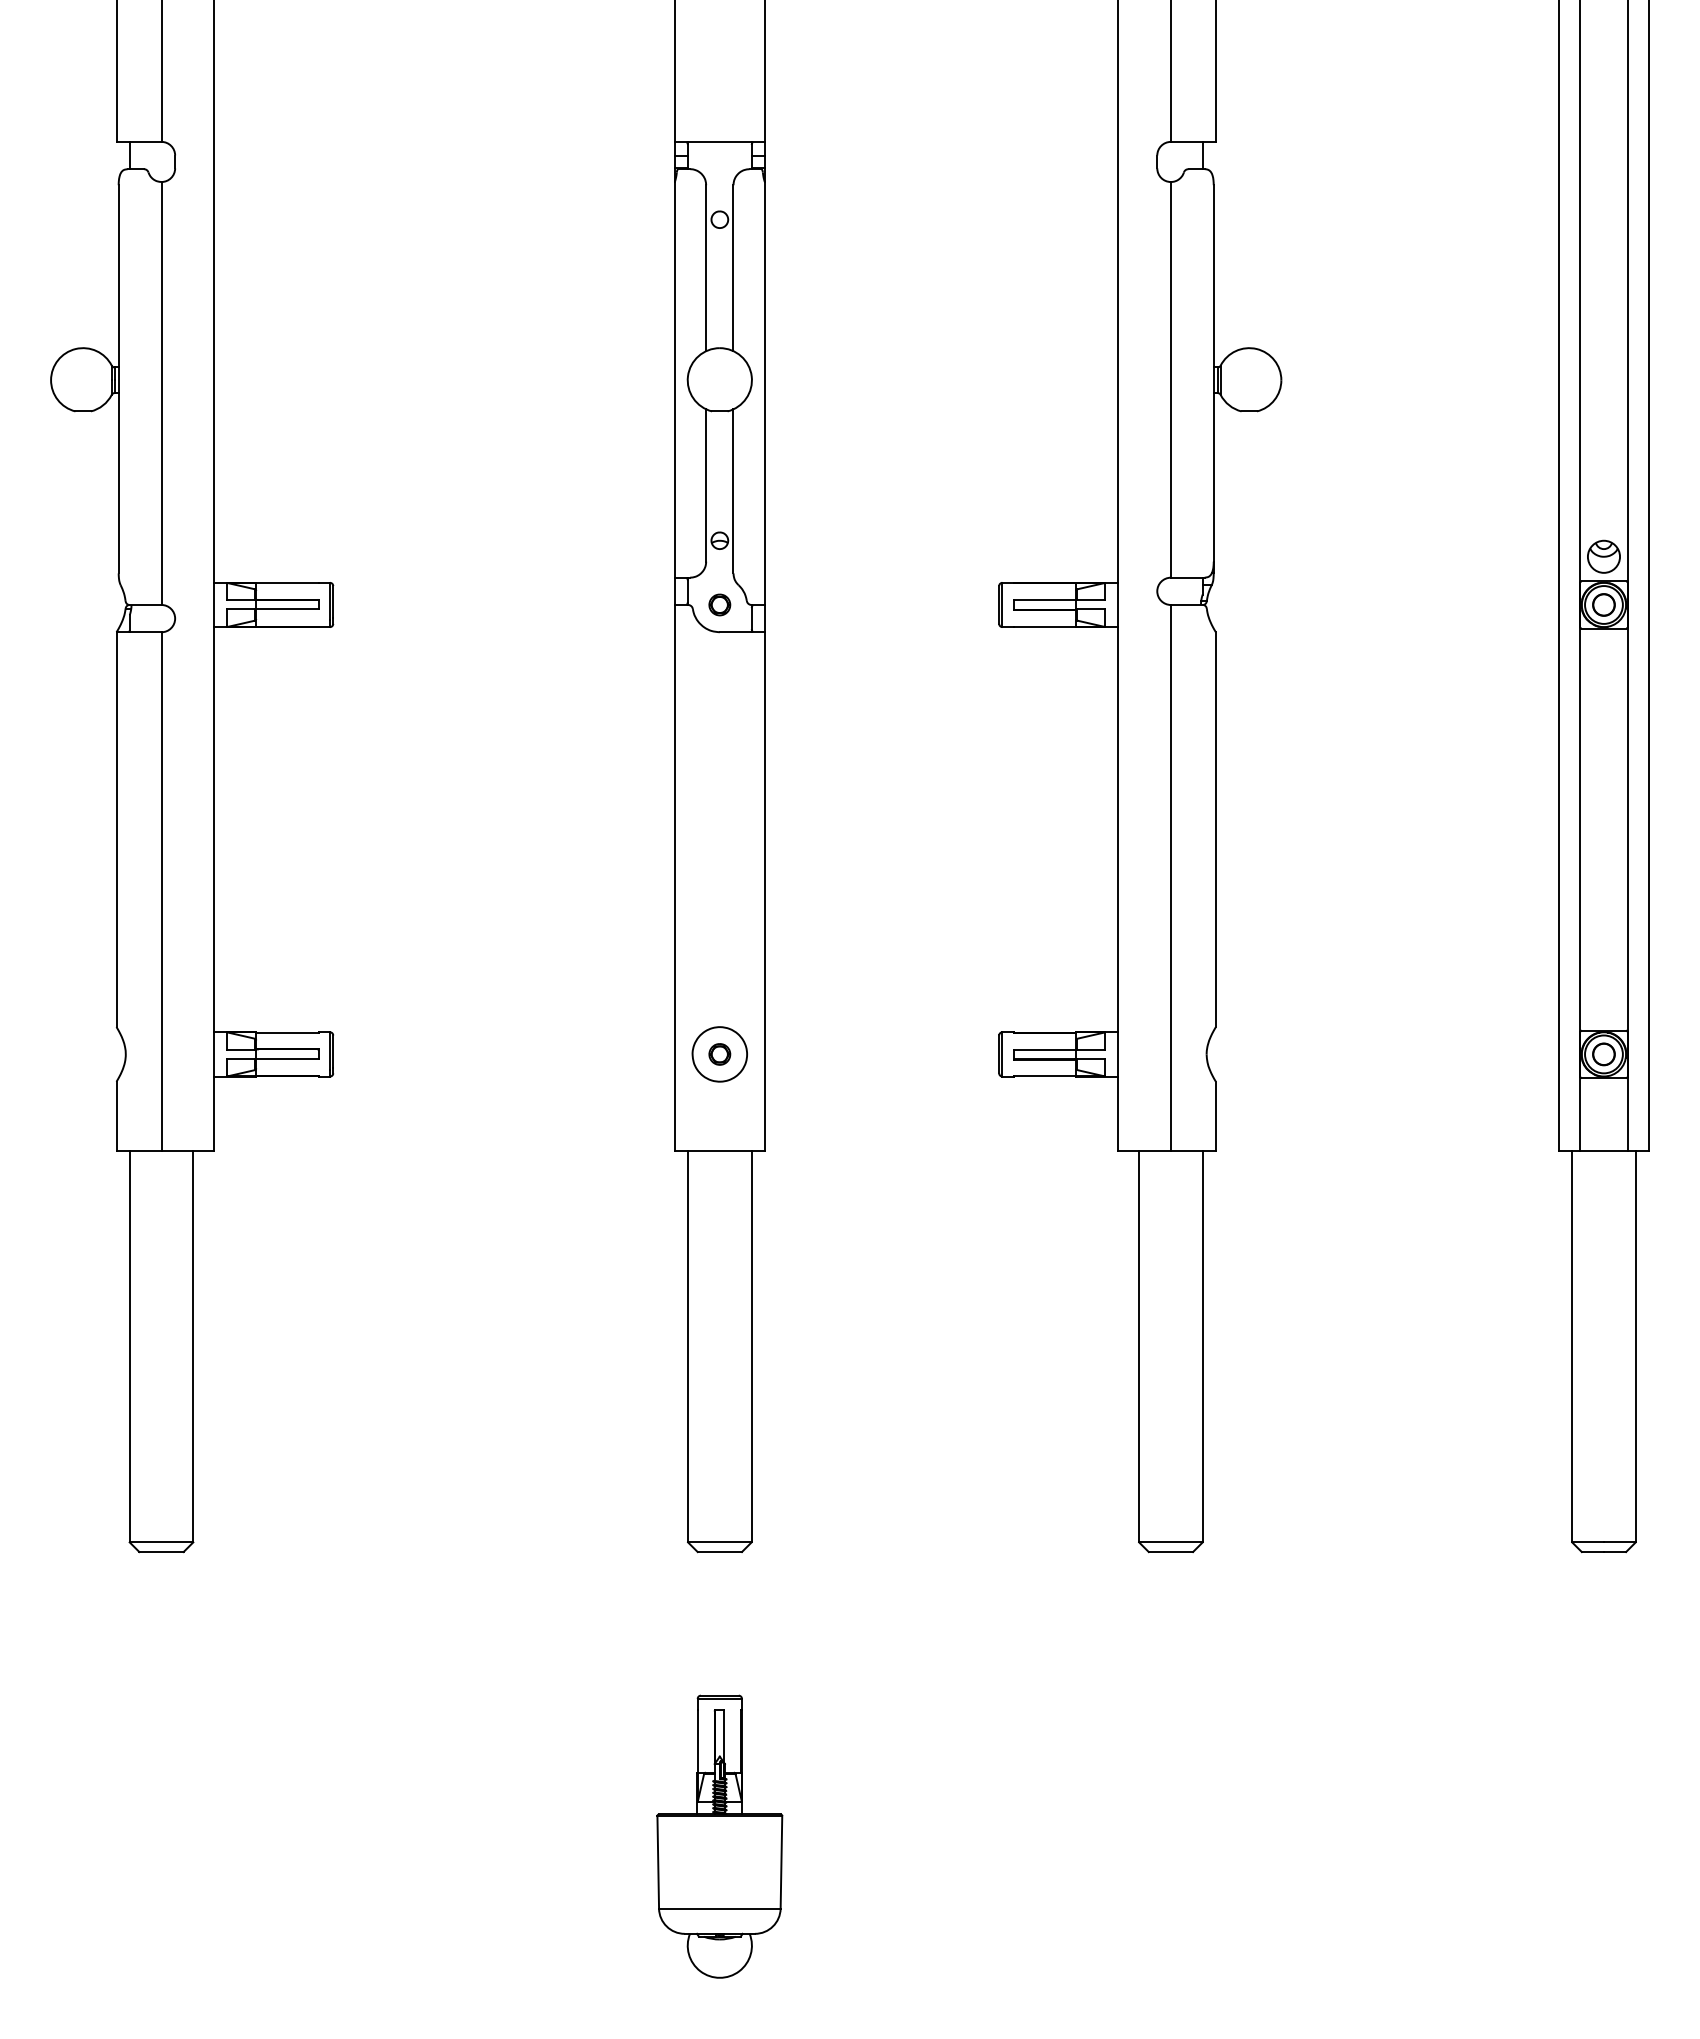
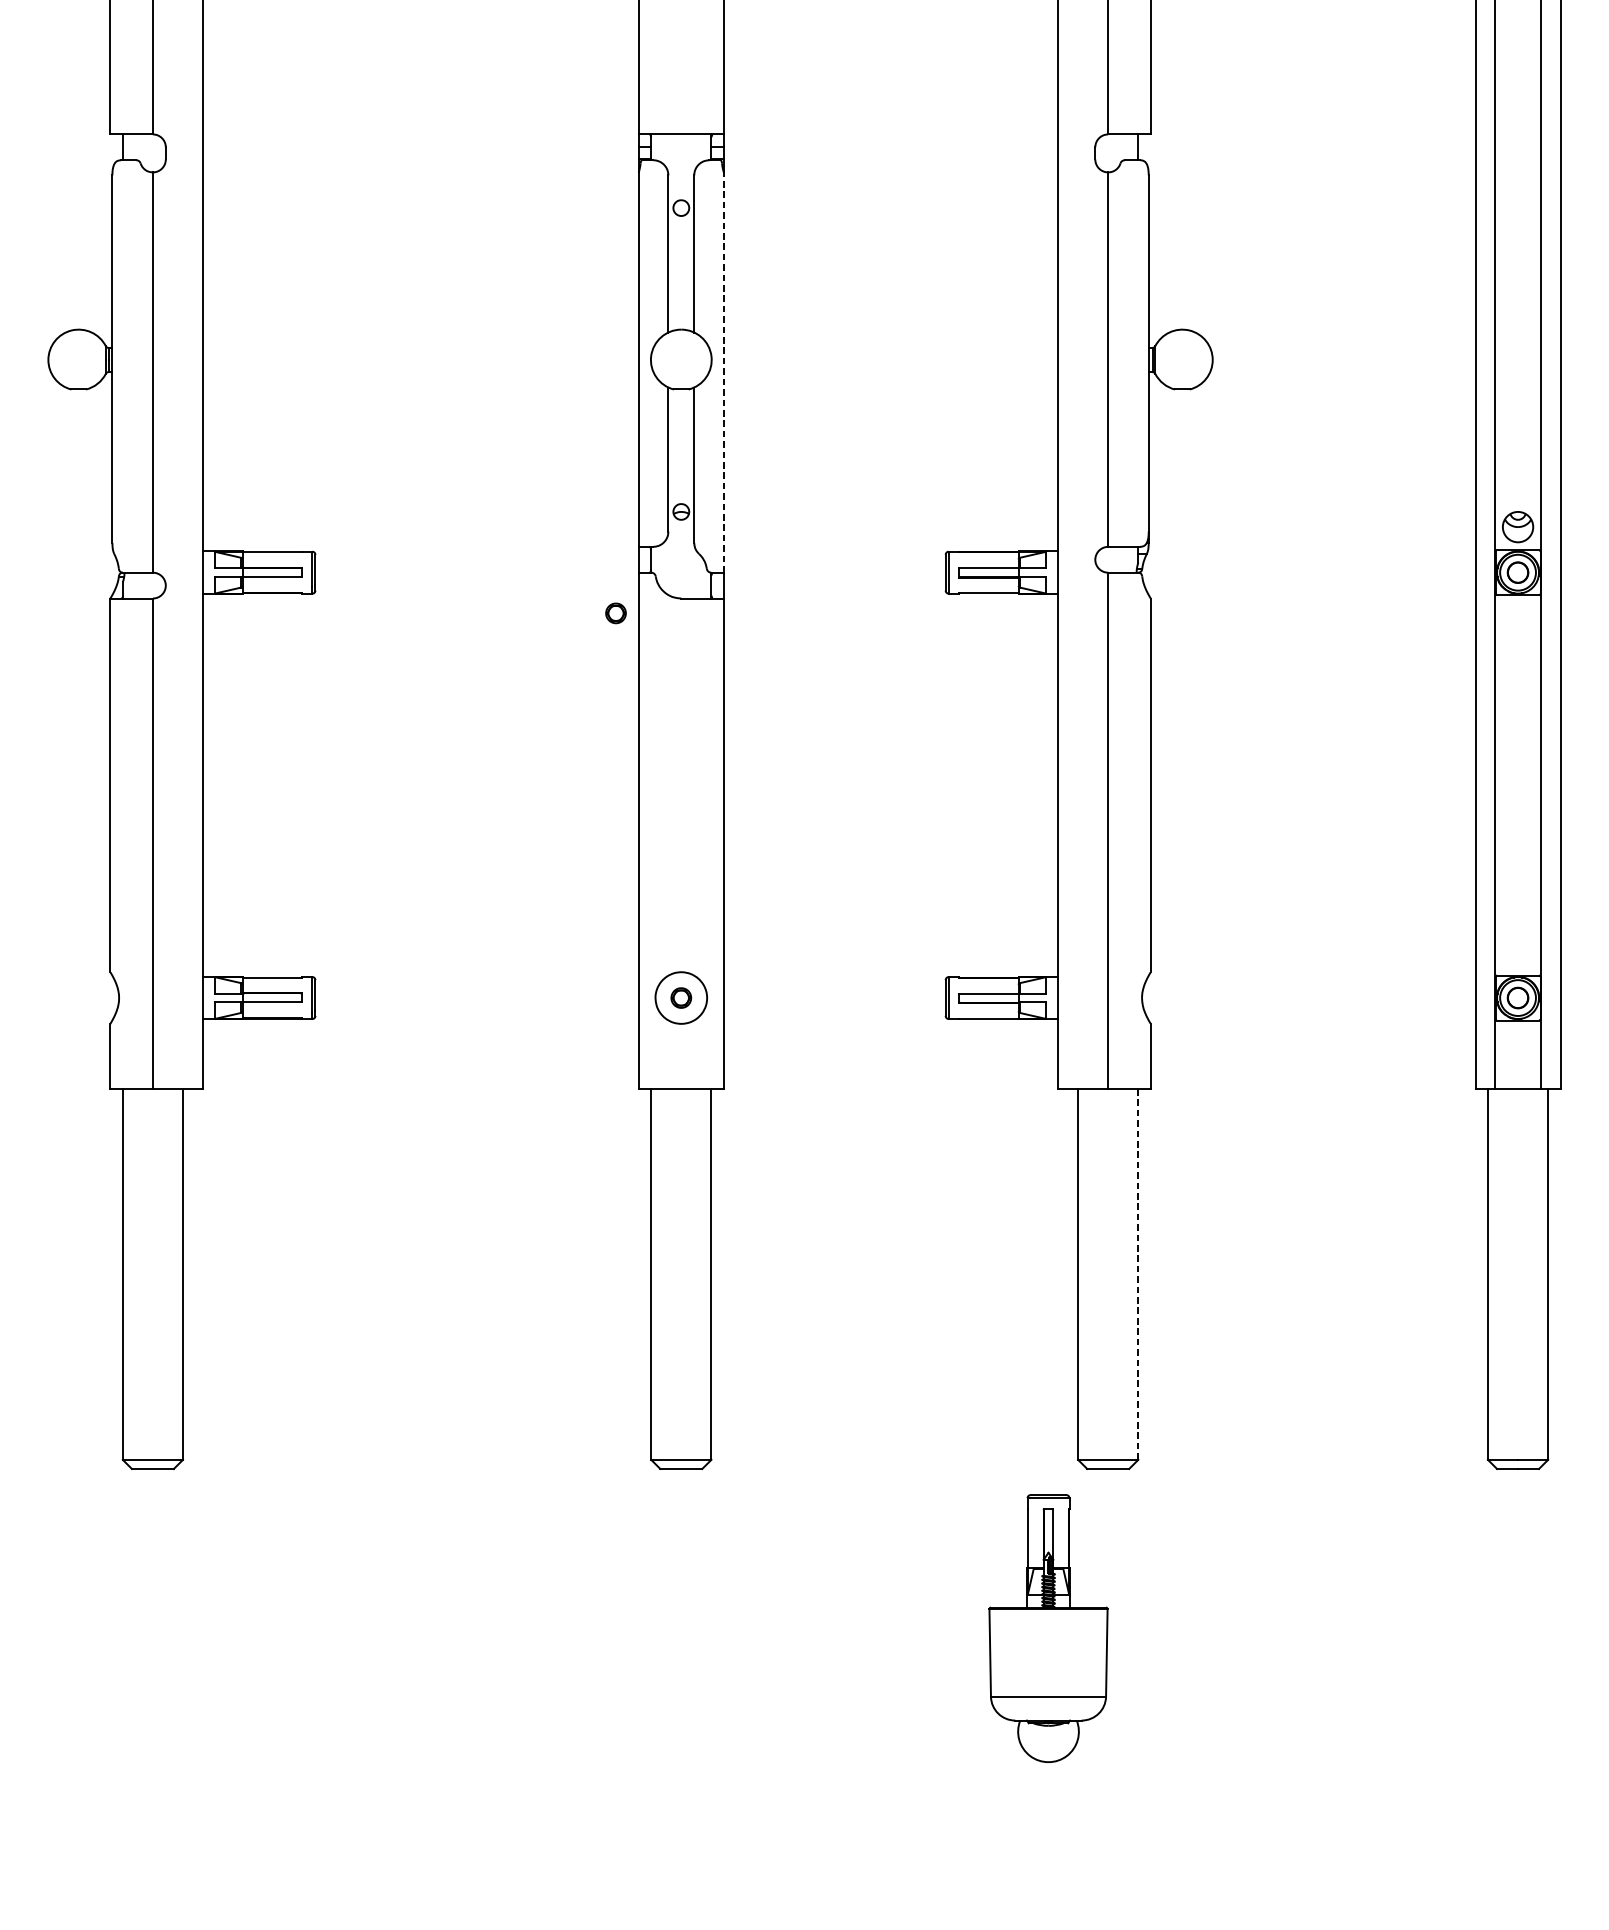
line: (764, 393) -> (723, 372), solid -> dashed
part: (719, 604) -> (615, 612), moved
line: (1202, 1346) -> (1138, 1274), solid -> dashed
part: (719, 1836) -> (1048, 1628), moved

